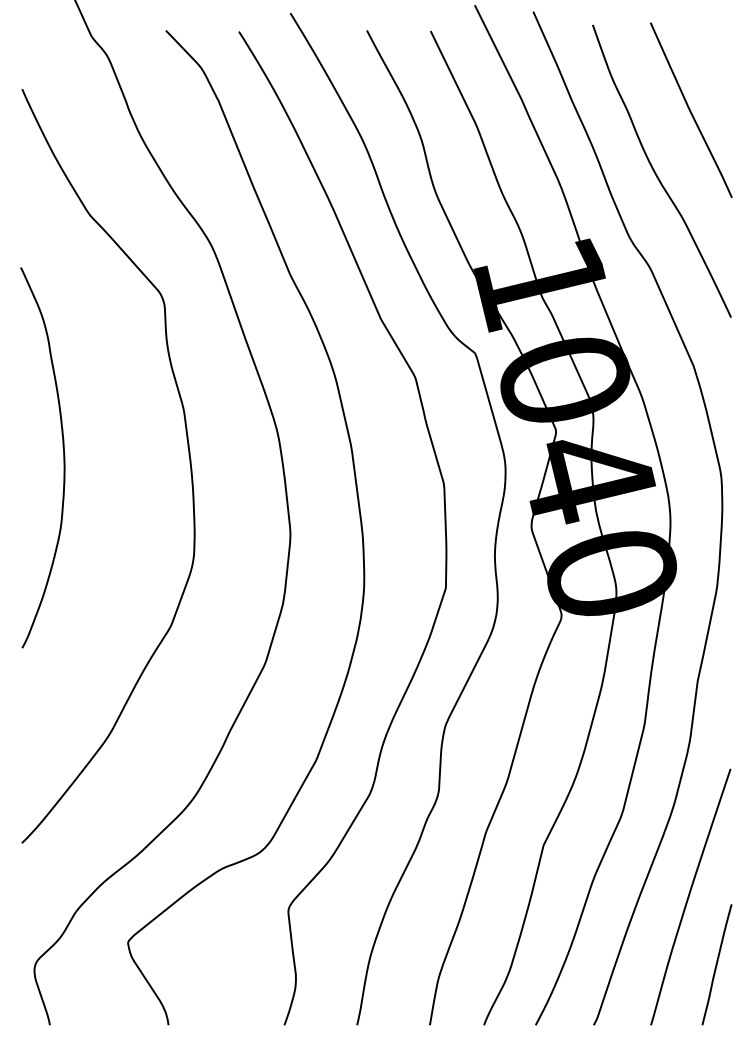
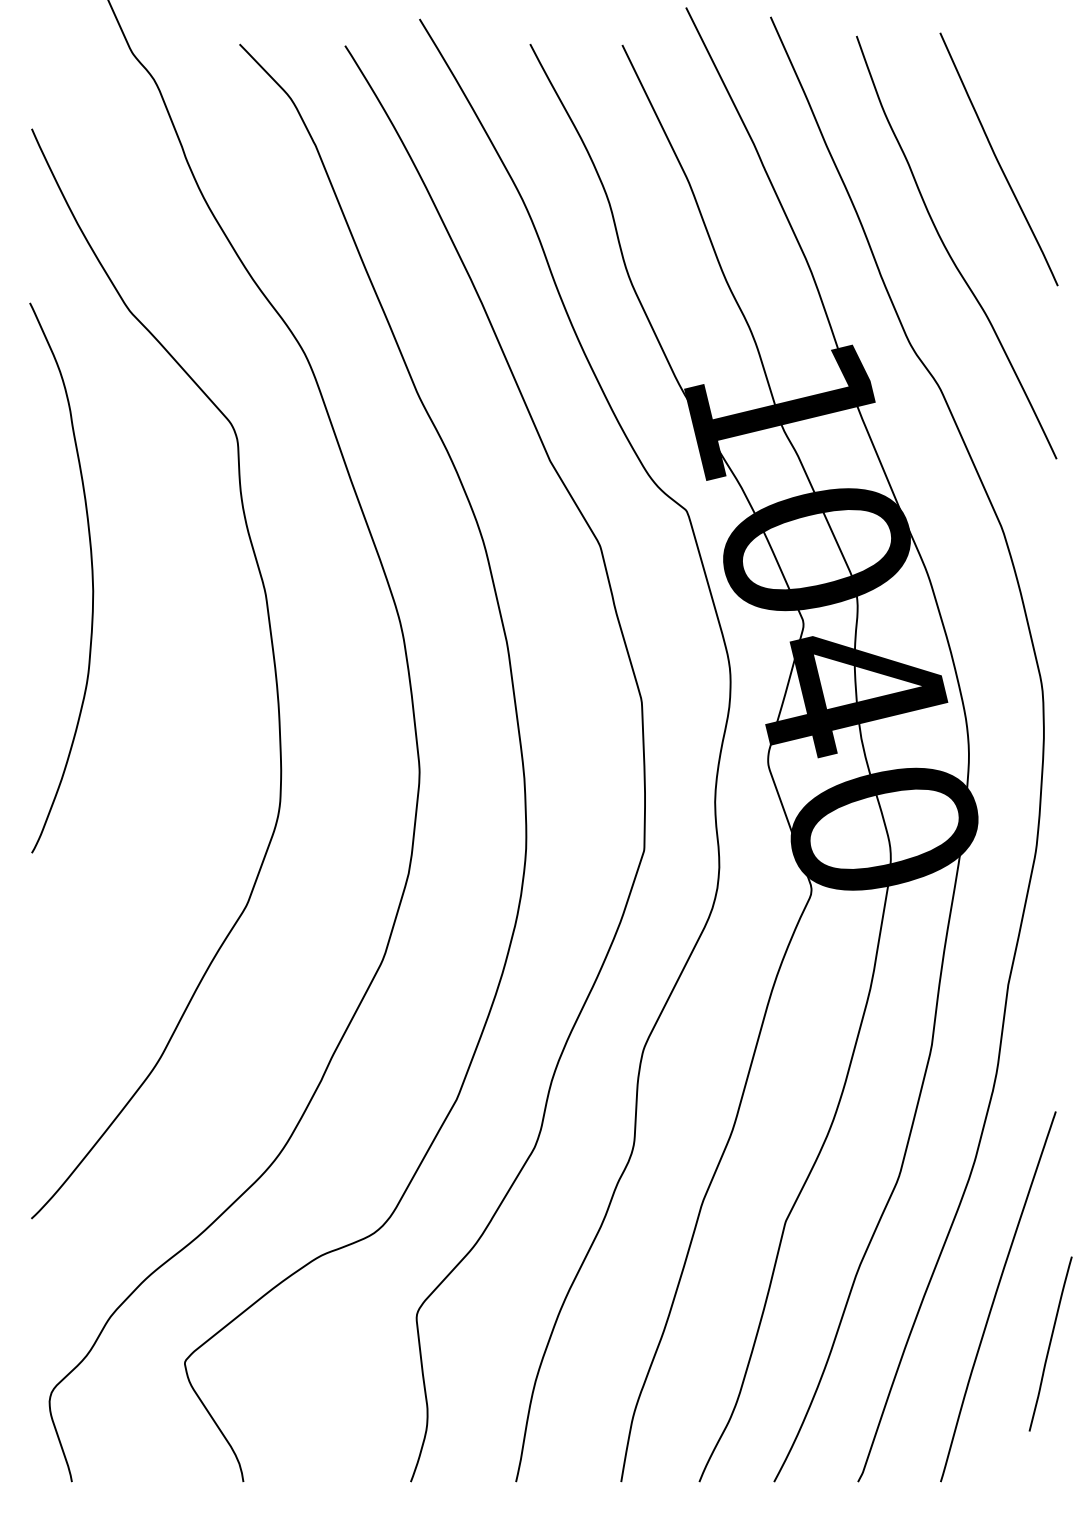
curve: (63, 457) -> (91, 577), moved
line: (716, 964) -> (1049, 1343), moved

